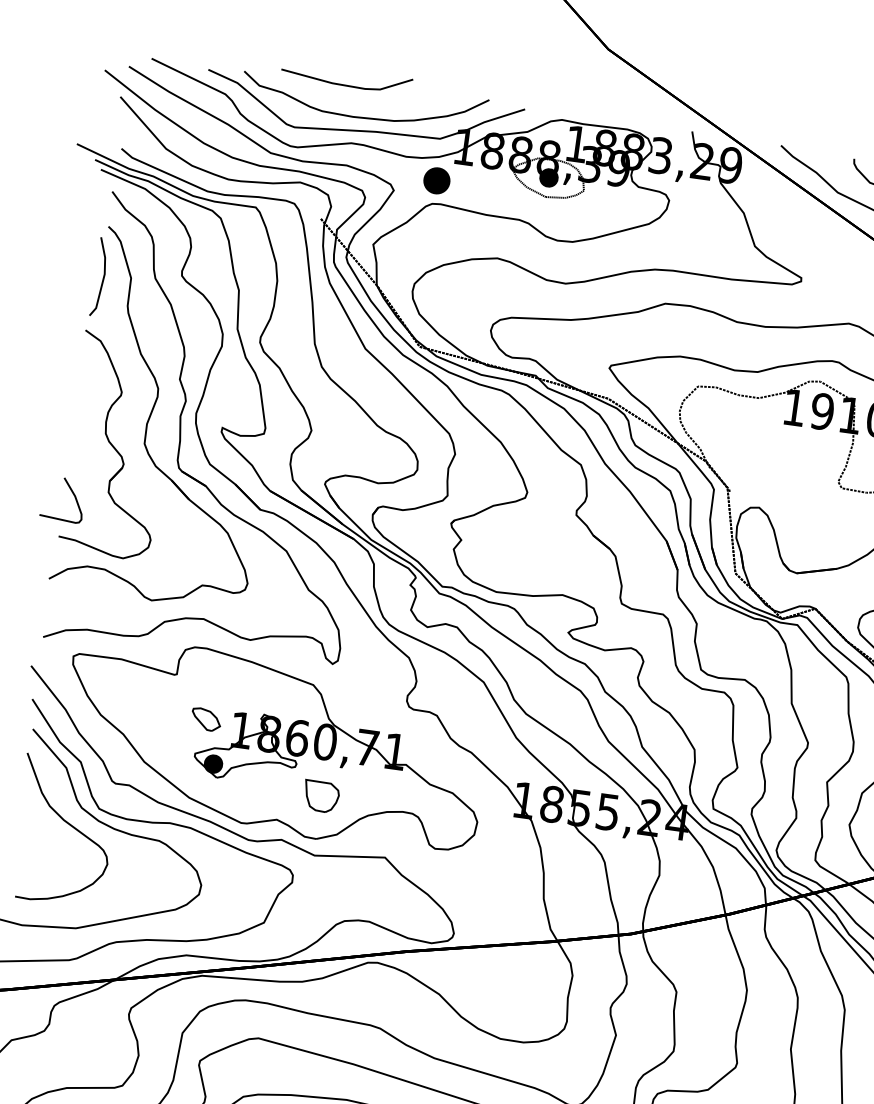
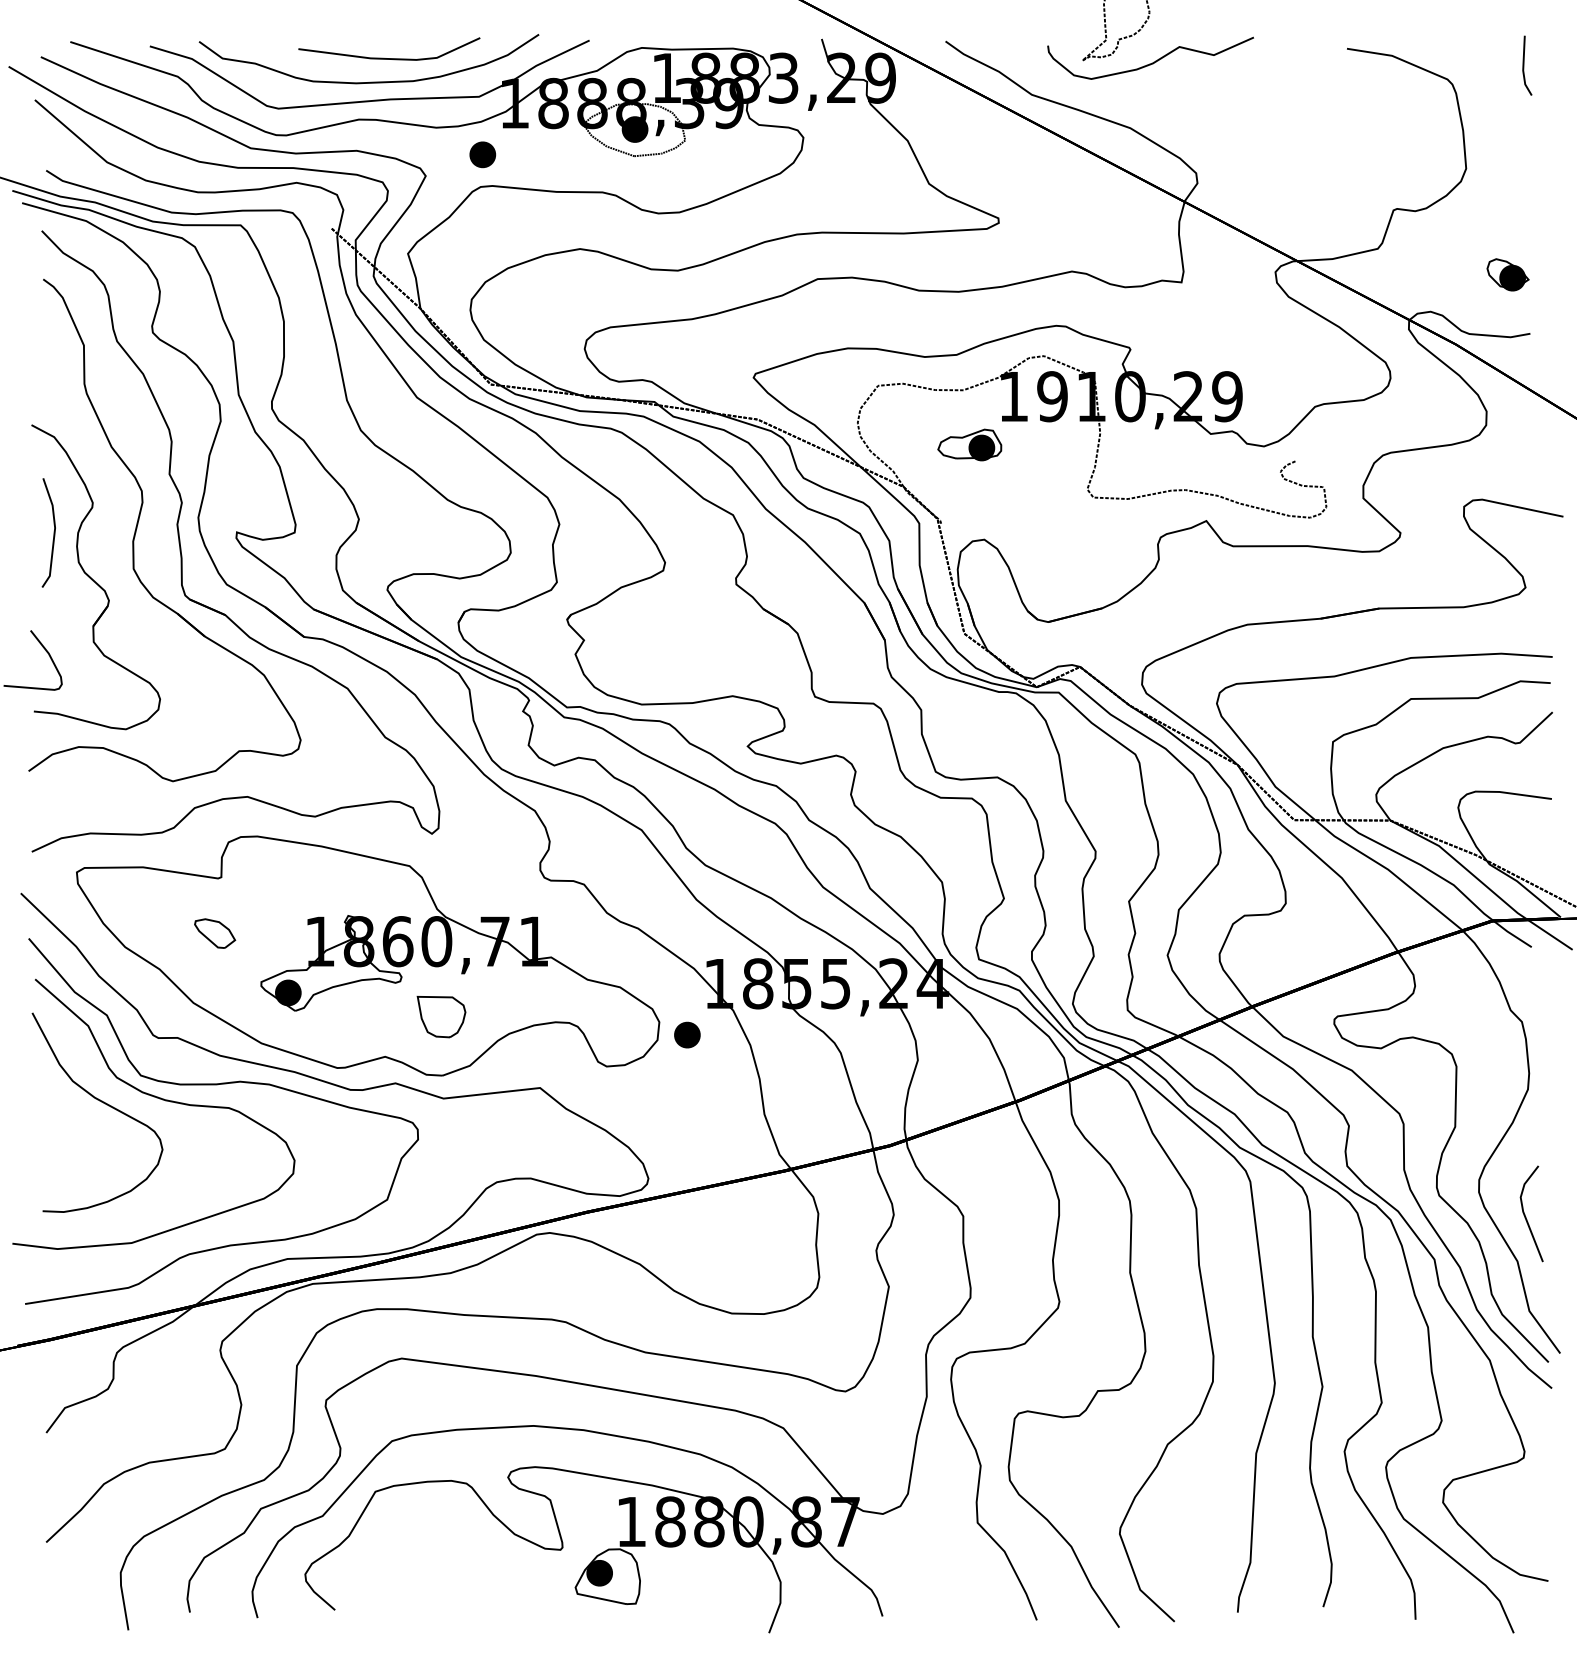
line: (345, 85) -> (389, 58), moved
part: (436, 180) -> (482, 154), size x0.71
line: (103, 277) -> (53, 532), moved
part: (757, 437) -> (969, 444), added
part: (206, 719) -> (215, 933), moved
part: (496, 833) -> (687, 1034), added

